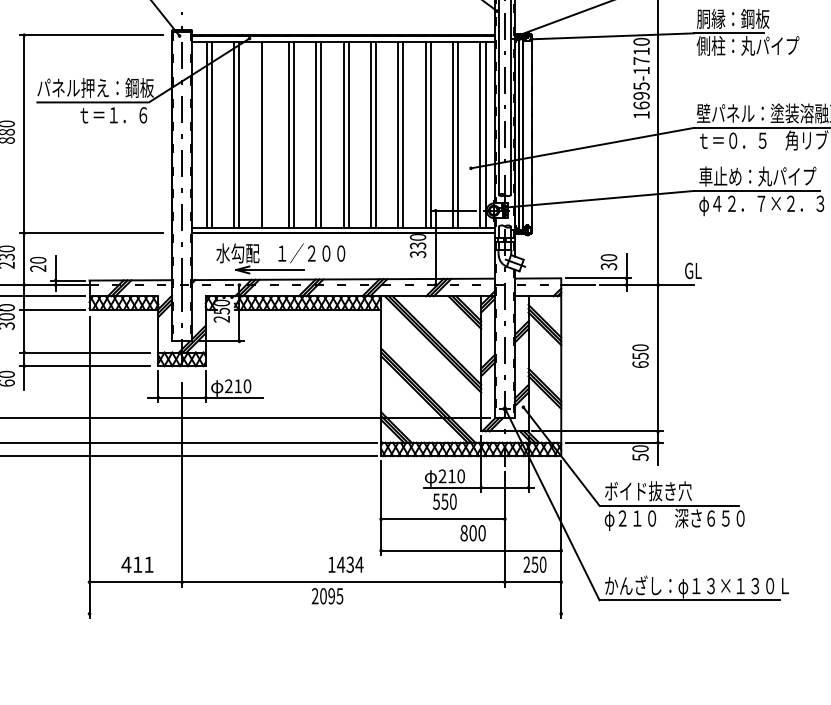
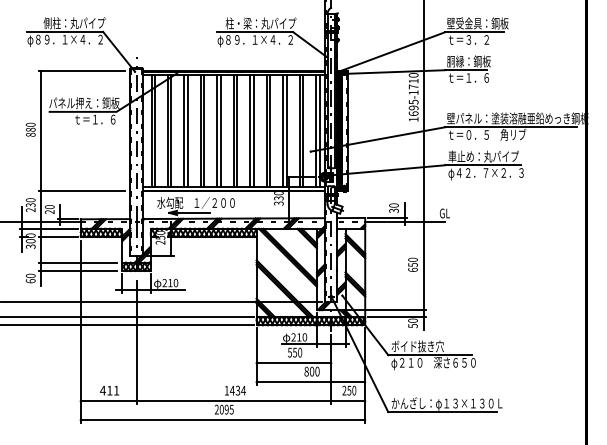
text: (747, 45) -> (477, 77), 側柱：丸パイプ -> ｔ＝１．６
line: (266, 134) -> (187, 131), added
line: (324, 614) -> (222, 420), added

